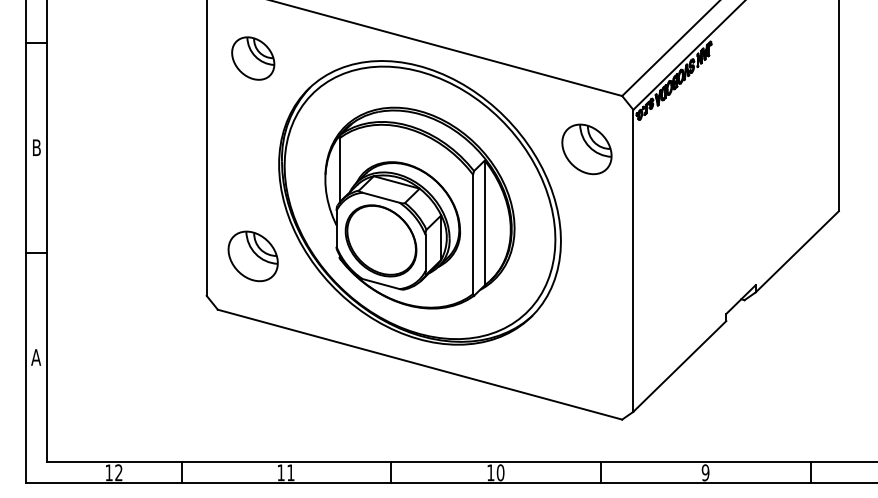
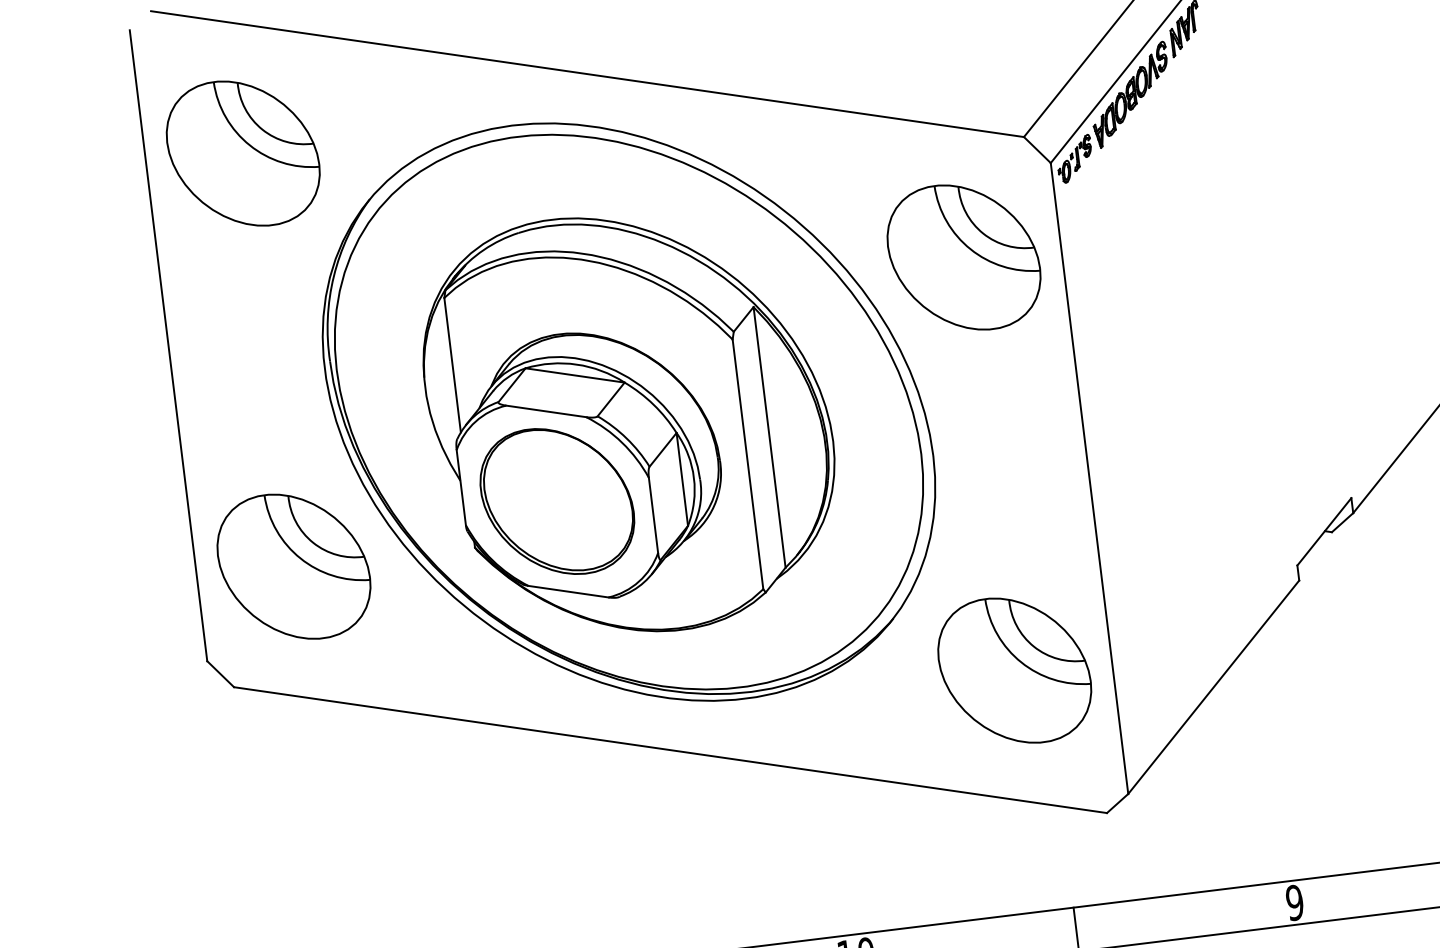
part: (253, 58) -> (244, 153), size x1.67
part: (586, 149) -> (963, 257), size x1.43
part: (253, 256) -> (294, 566), size x1.43
part: (586, 346) -> (1013, 669), added

